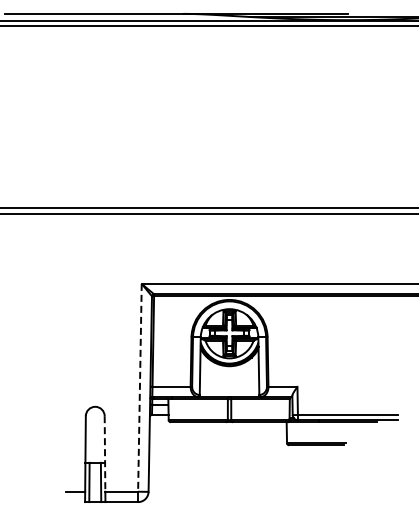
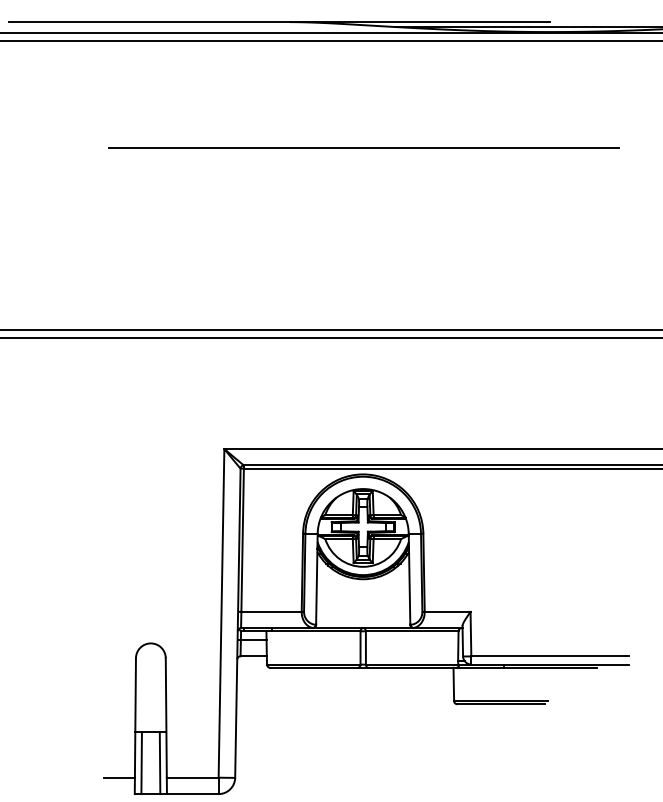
line: (229, 93) -> (363, 148), added
line: (139, 387) -> (220, 612), dashed -> solid
line: (105, 453) -> (167, 717), dashed -> solid

